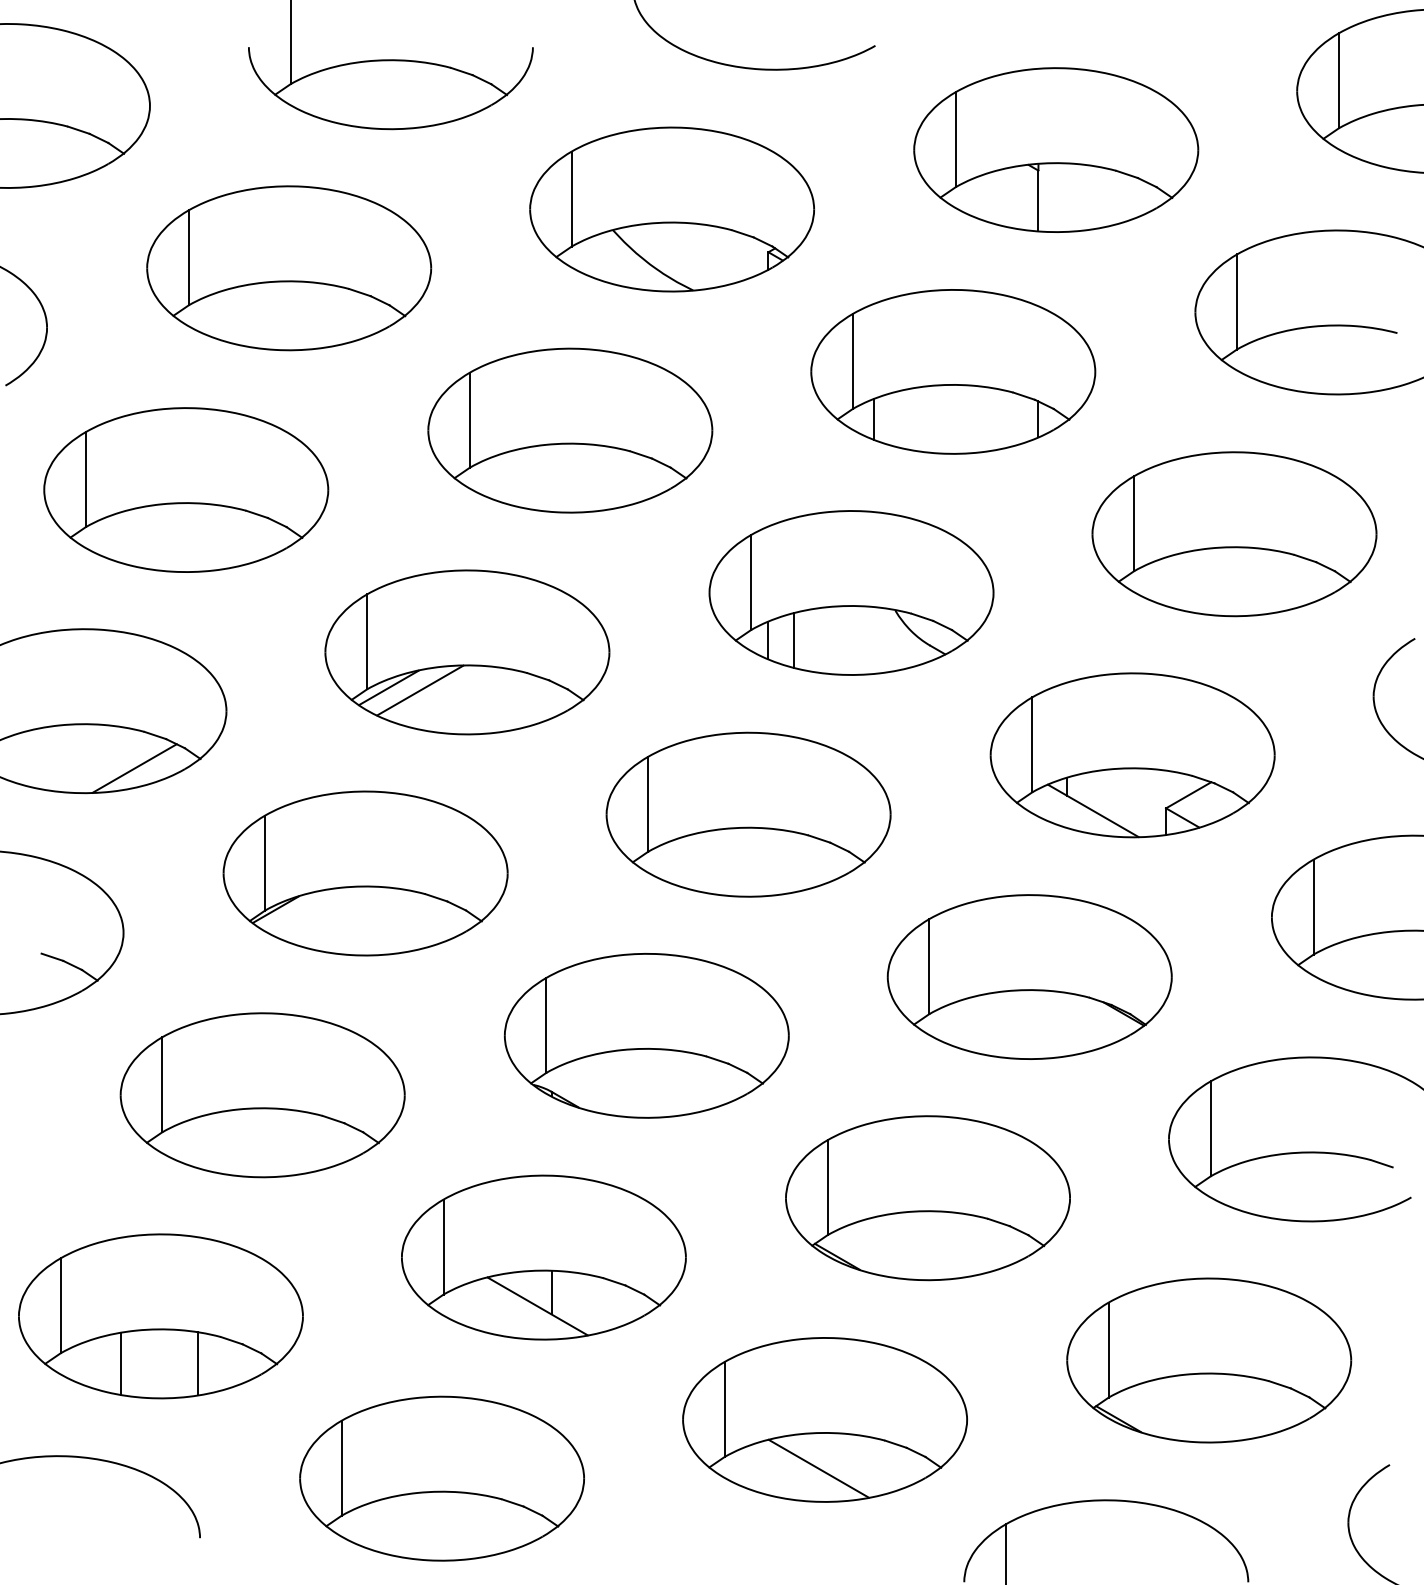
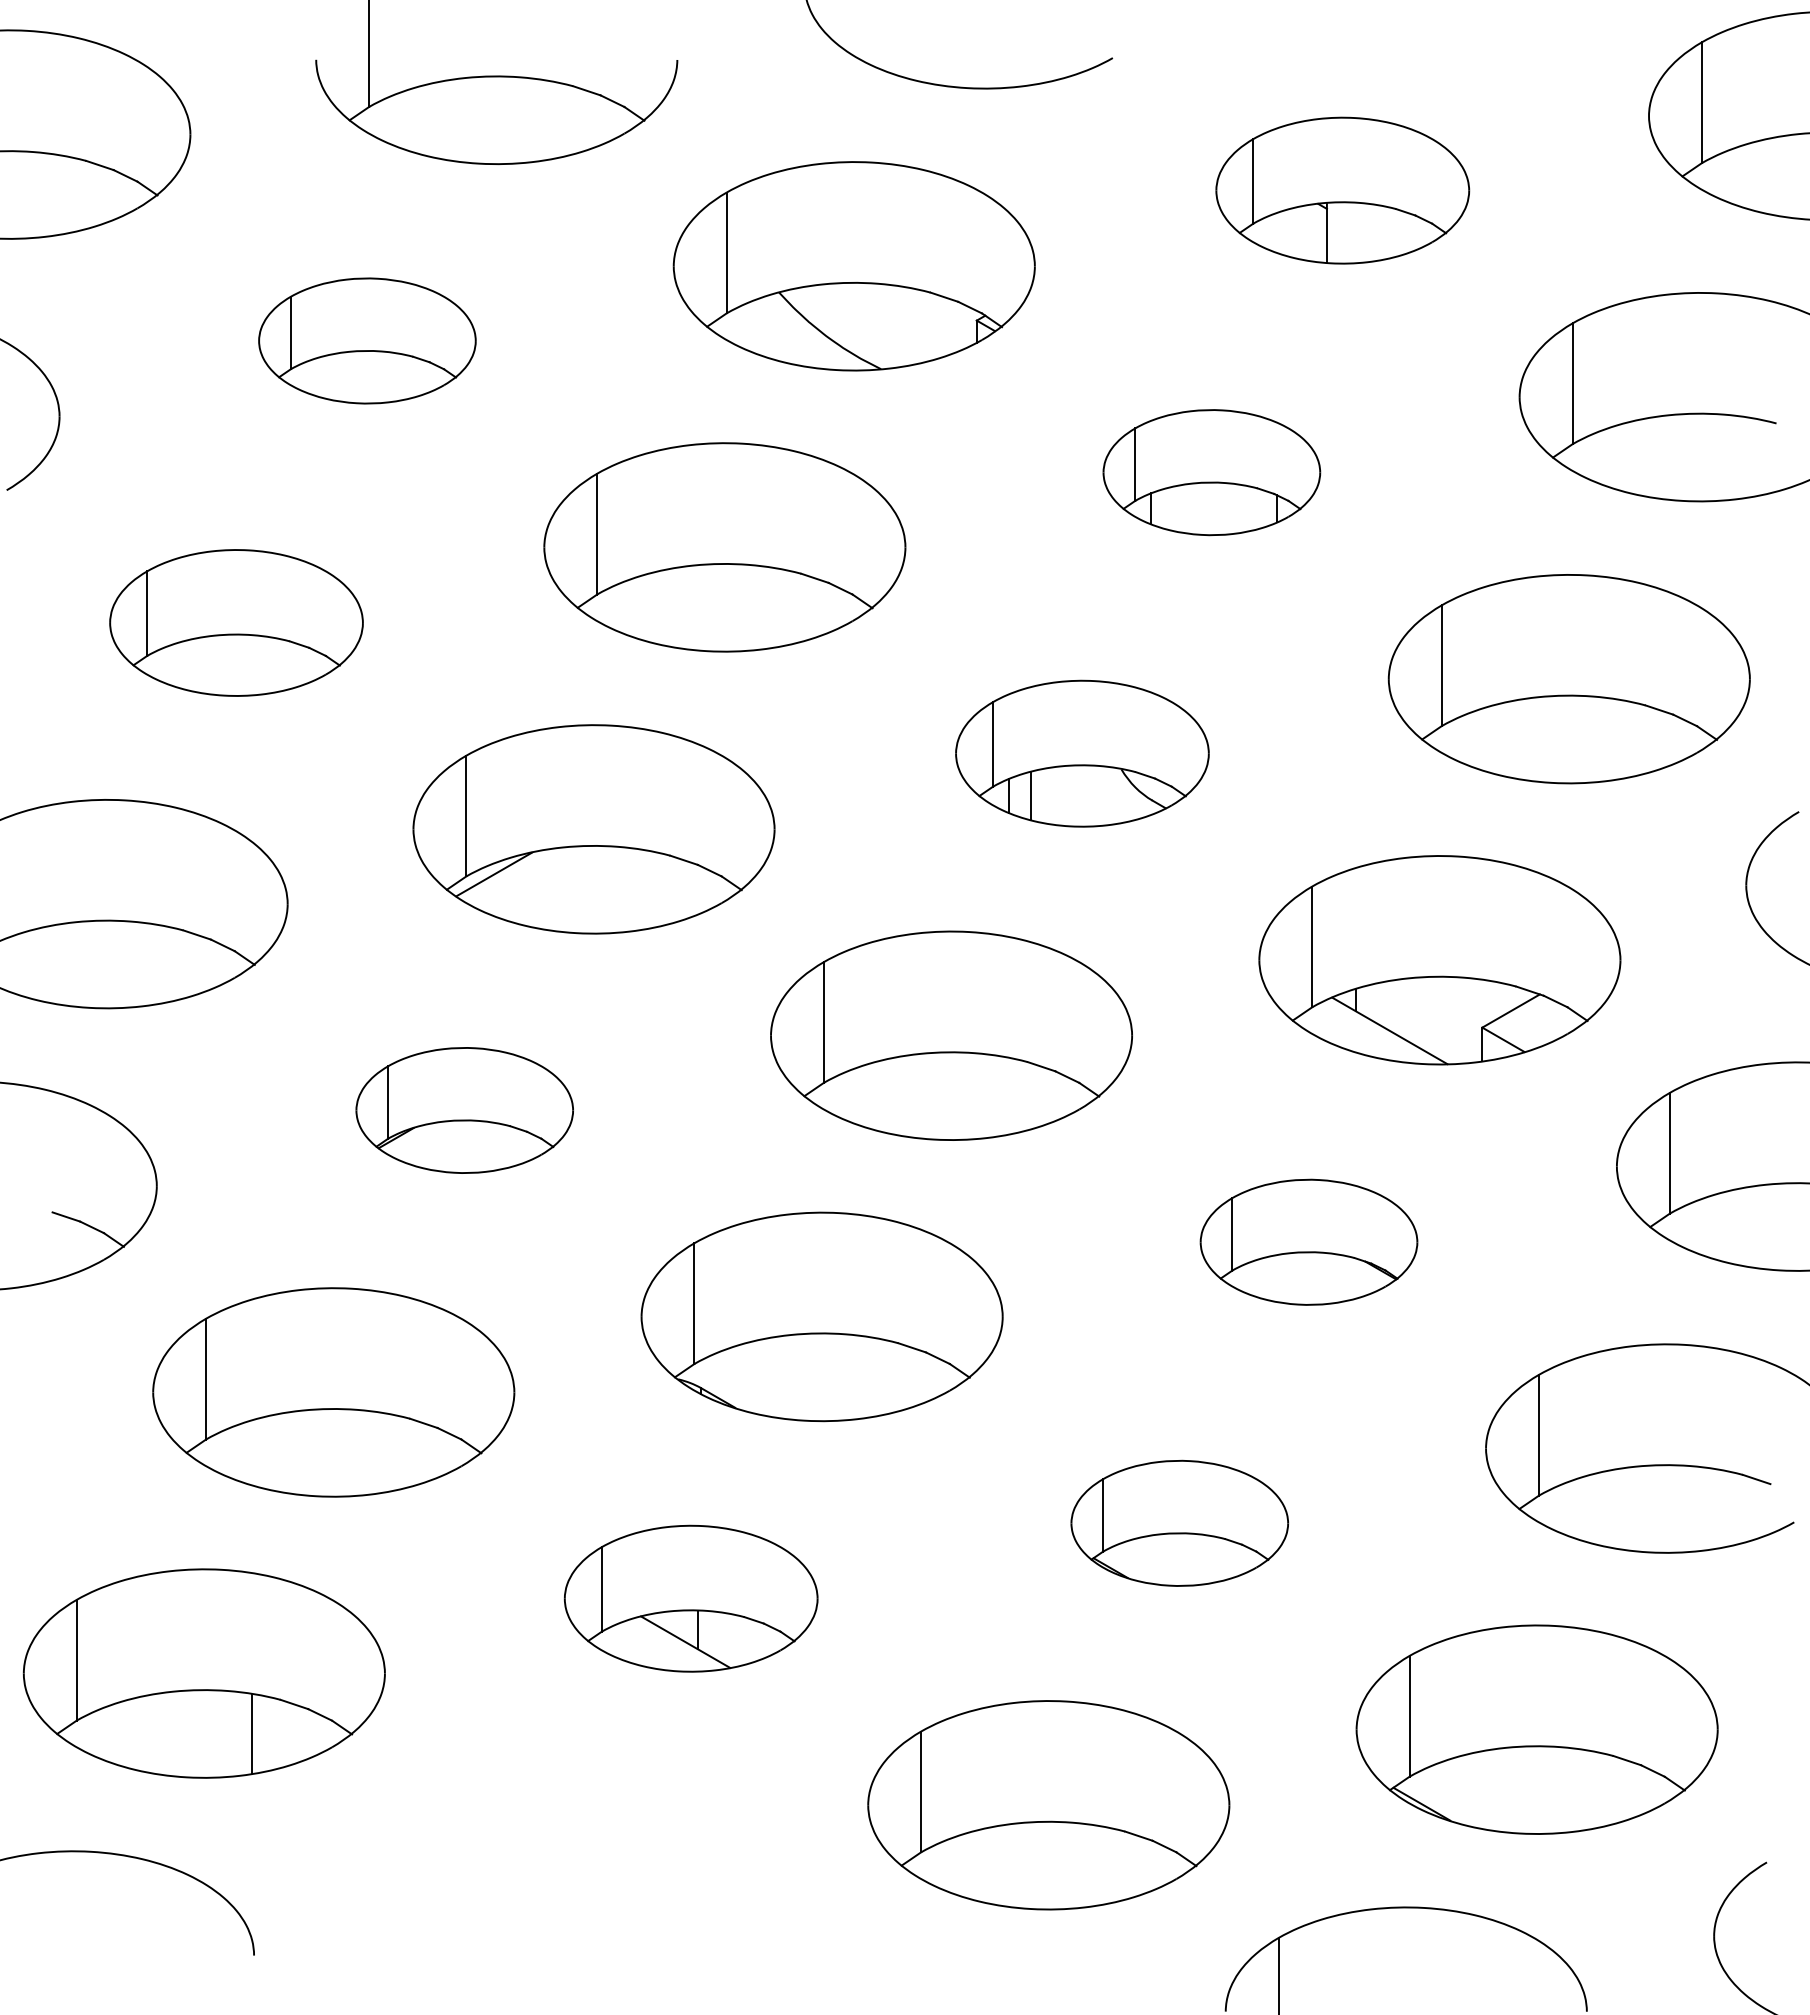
part: (1056, 149) -> (1342, 190), size x0.7
part: (289, 267) -> (367, 340), size x0.6
part: (953, 371) -> (1211, 472), size x0.6
part: (186, 489) -> (236, 622), size x0.7
part: (851, 592) -> (1082, 753), size x0.7
line: (419, 690) -> (533, 877), removed
line: (134, 768) -> (170, 976), removed
part: (365, 873) -> (464, 1110), size x0.6
part: (1029, 977) -> (1308, 1242), size x0.6
part: (927, 1198) -> (1179, 1523), size x0.6
part: (543, 1257) -> (690, 1598), size x0.7
line: (120, 1363) -> (153, 1733), removed
line: (818, 1468) -> (1040, 1867), removed
part: (441, 1478) -> (561, 1879), removed

